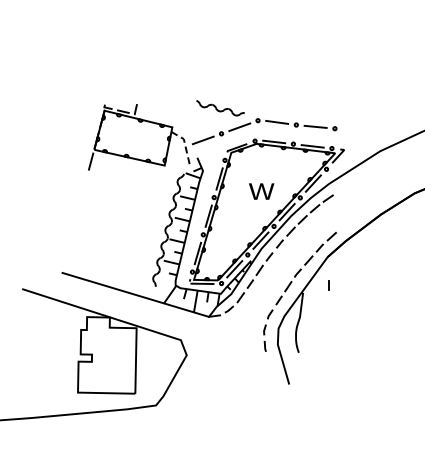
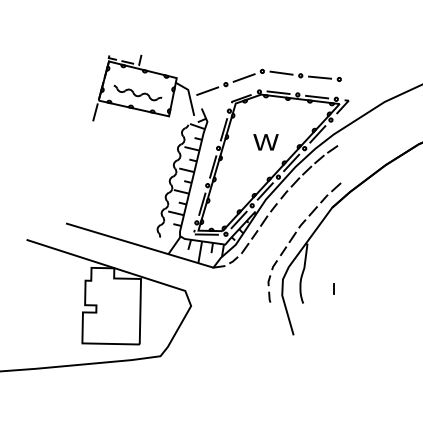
part: (220, 108) -> (137, 93), moved
line: (185, 144) -> (189, 95), dashed -> solid
line: (328, 285) -> (332, 289), moved

